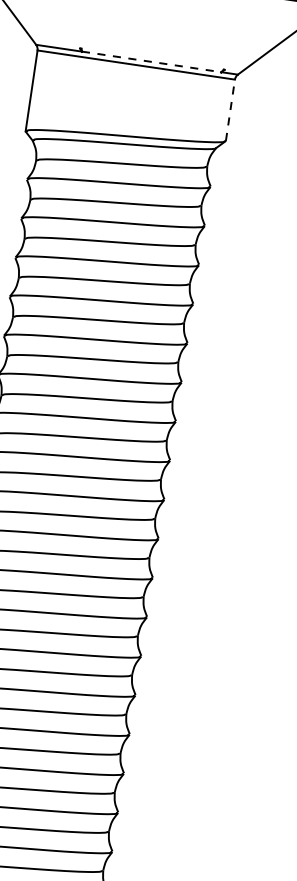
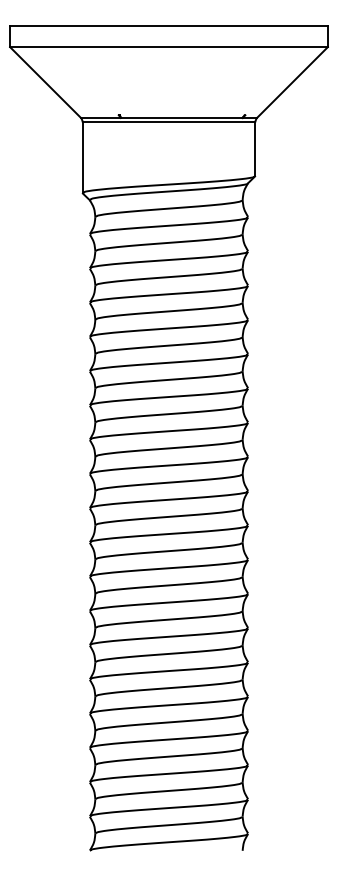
line: (152, 61) -> (182, 117), dashed -> solid
line: (230, 110) -> (255, 149), dashed -> solid

